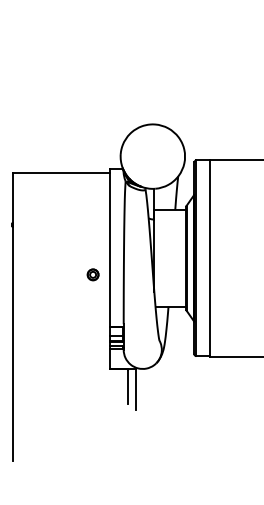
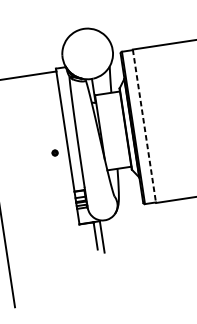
line: (210, 258) -> (144, 126), solid -> dashed
part: (92, 274) -> (54, 152), size x0.6

